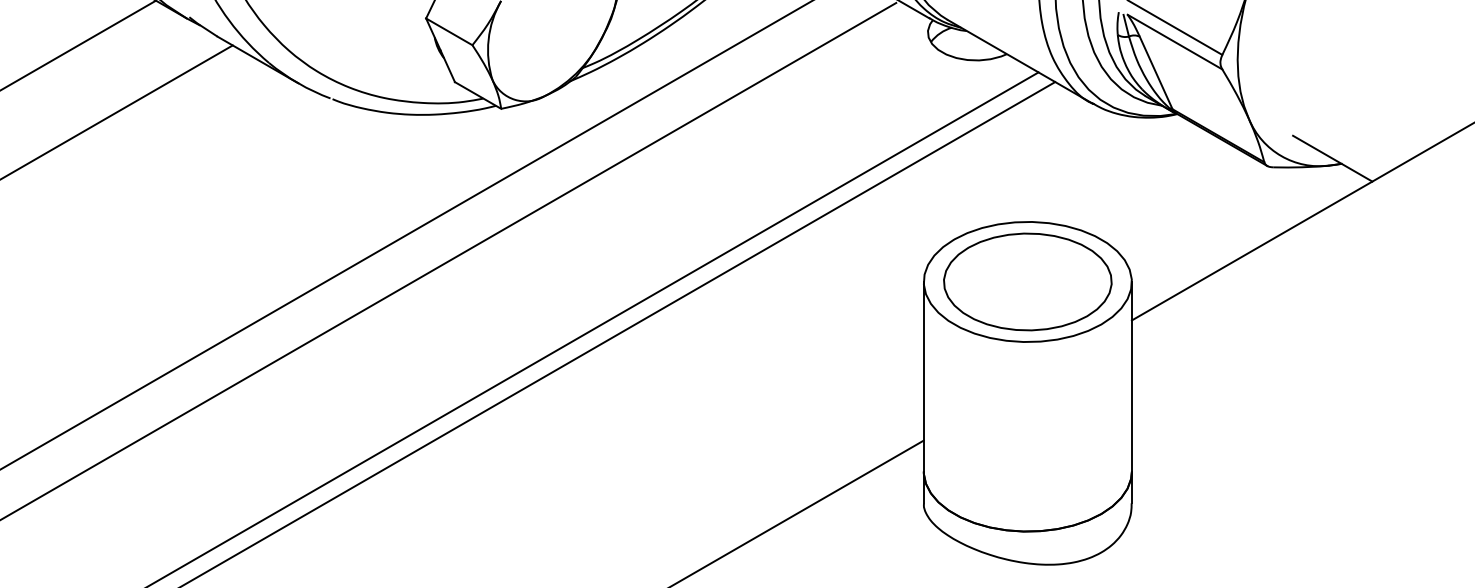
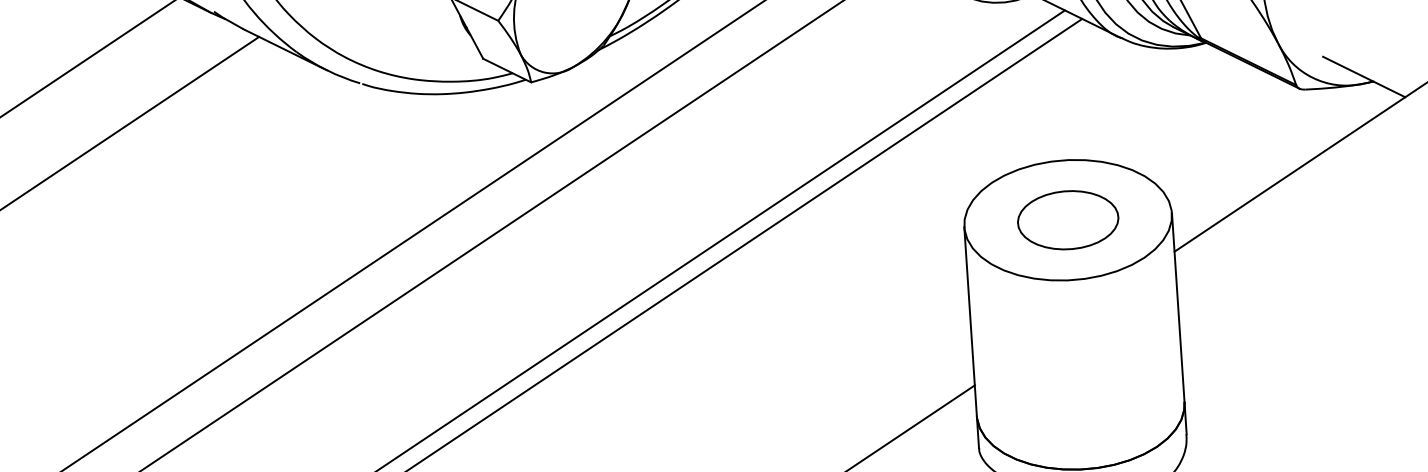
part: (1027, 281) -> (1067, 219), size x0.6

